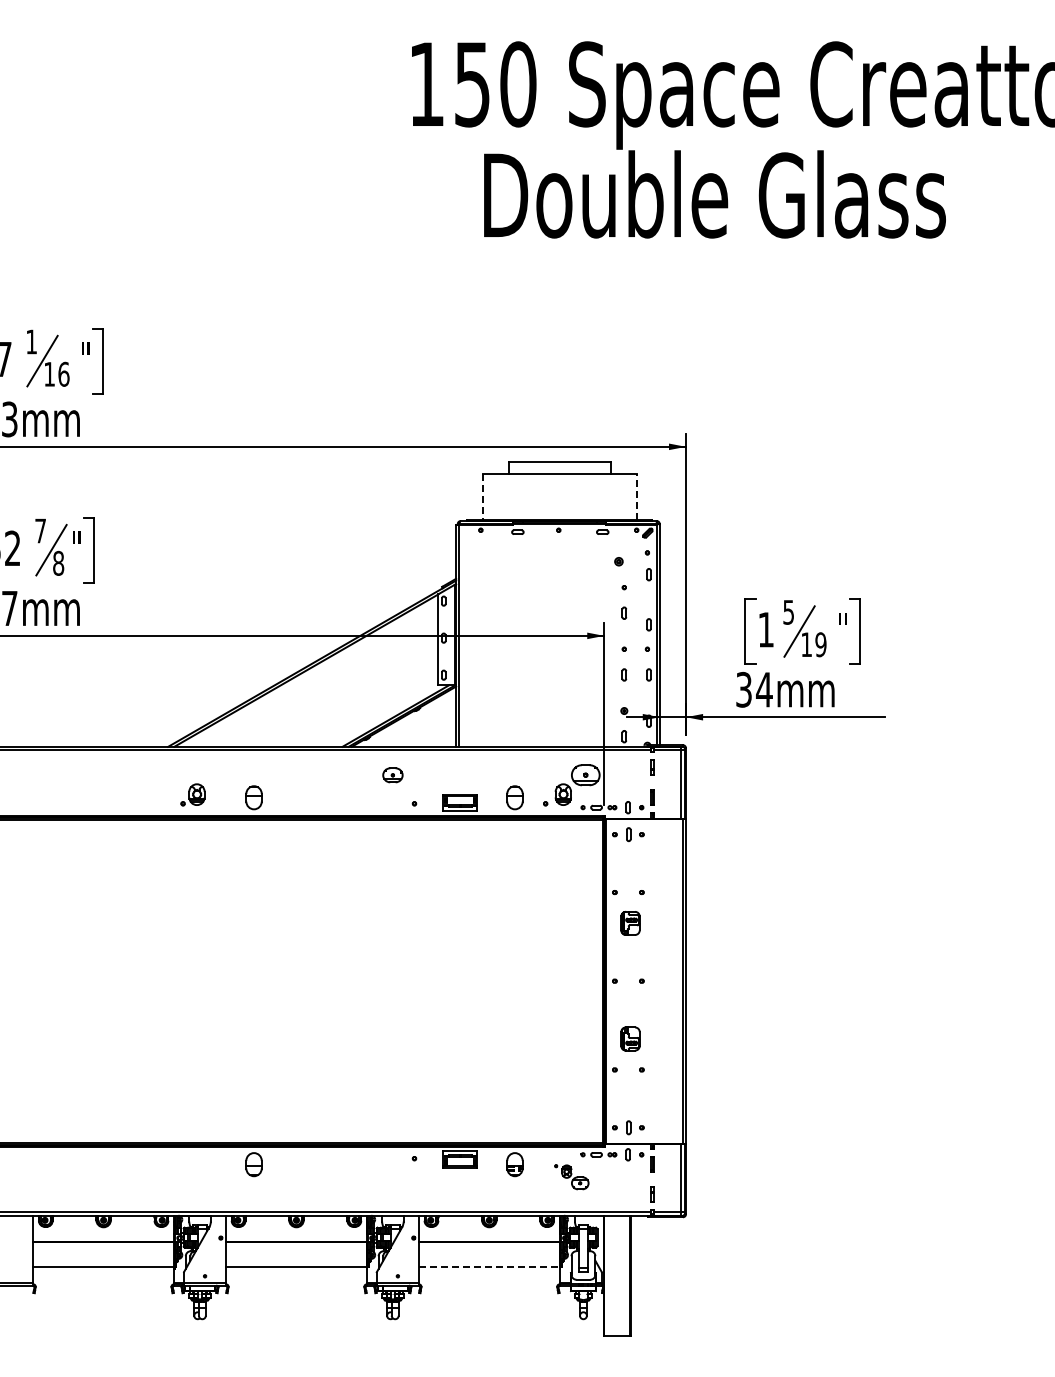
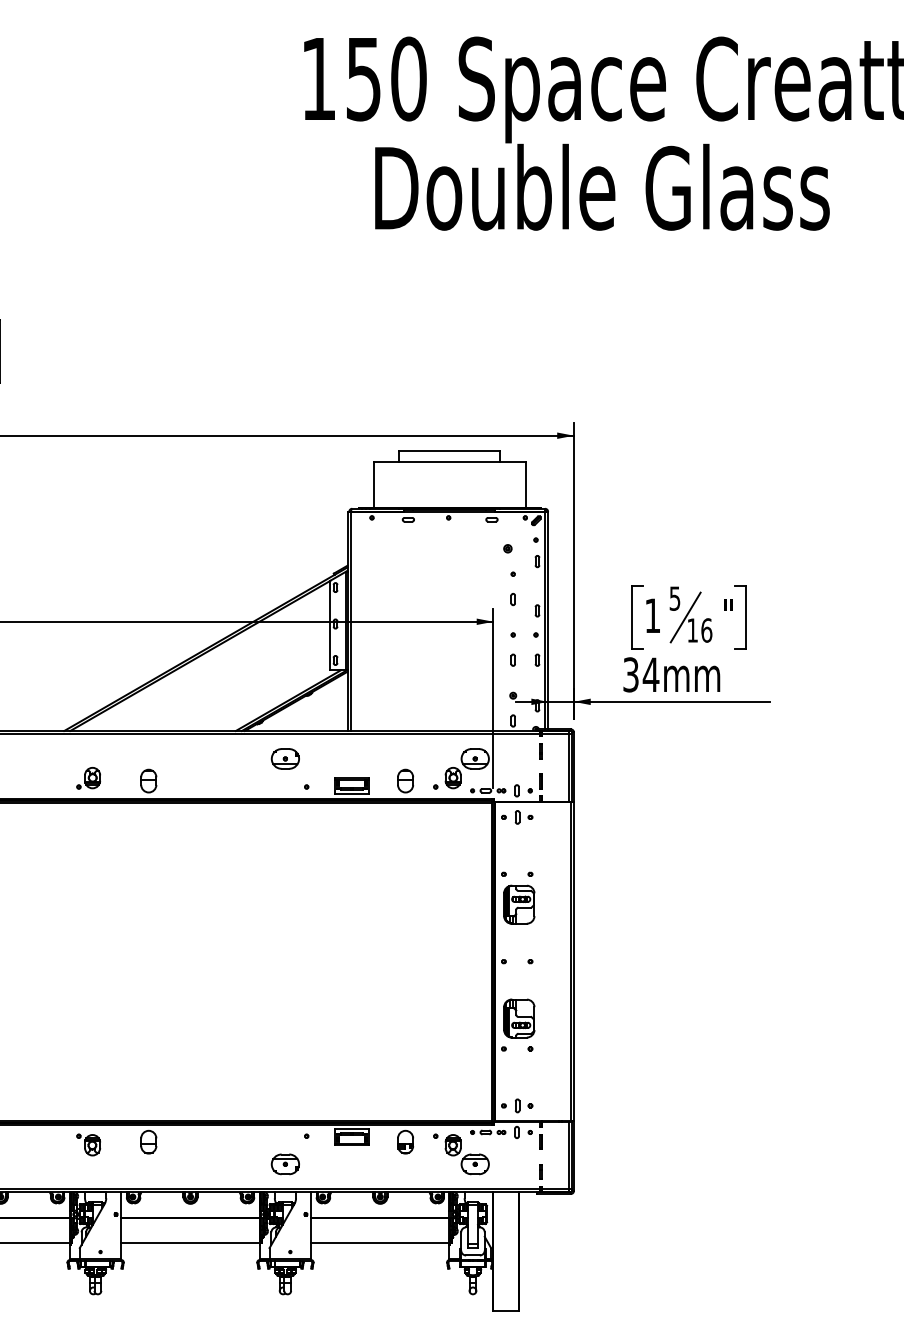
line: (636, 496) -> (525, 484), dashed -> solid
line: (482, 497) -> (373, 485), dashed -> solid
text: (820, 644) -> (706, 630), 19 -> 16
part: (392, 775) -> (285, 759), size x1.43
part: (630, 923) -> (519, 904), size x1.67
part: (630, 1038) -> (519, 1018), size x1.67
part: (192, 1167) -> (88, 1145), added
part: (571, 1177) -> (461, 1154), size x1.67
part: (392, 1187) -> (285, 1164), added
line: (489, 1267) -> (380, 1243), dashed -> solid

